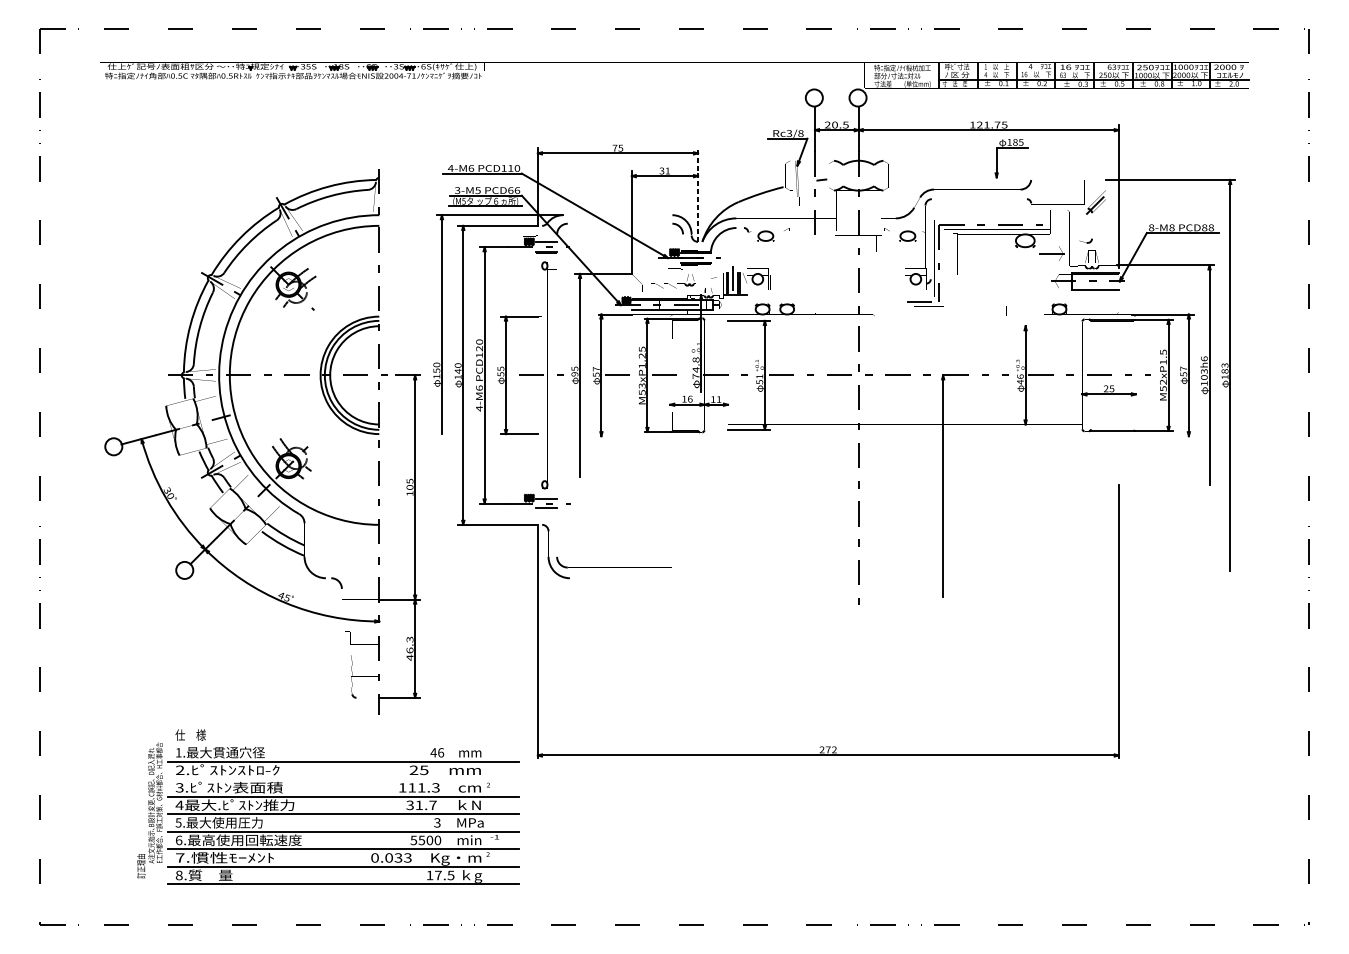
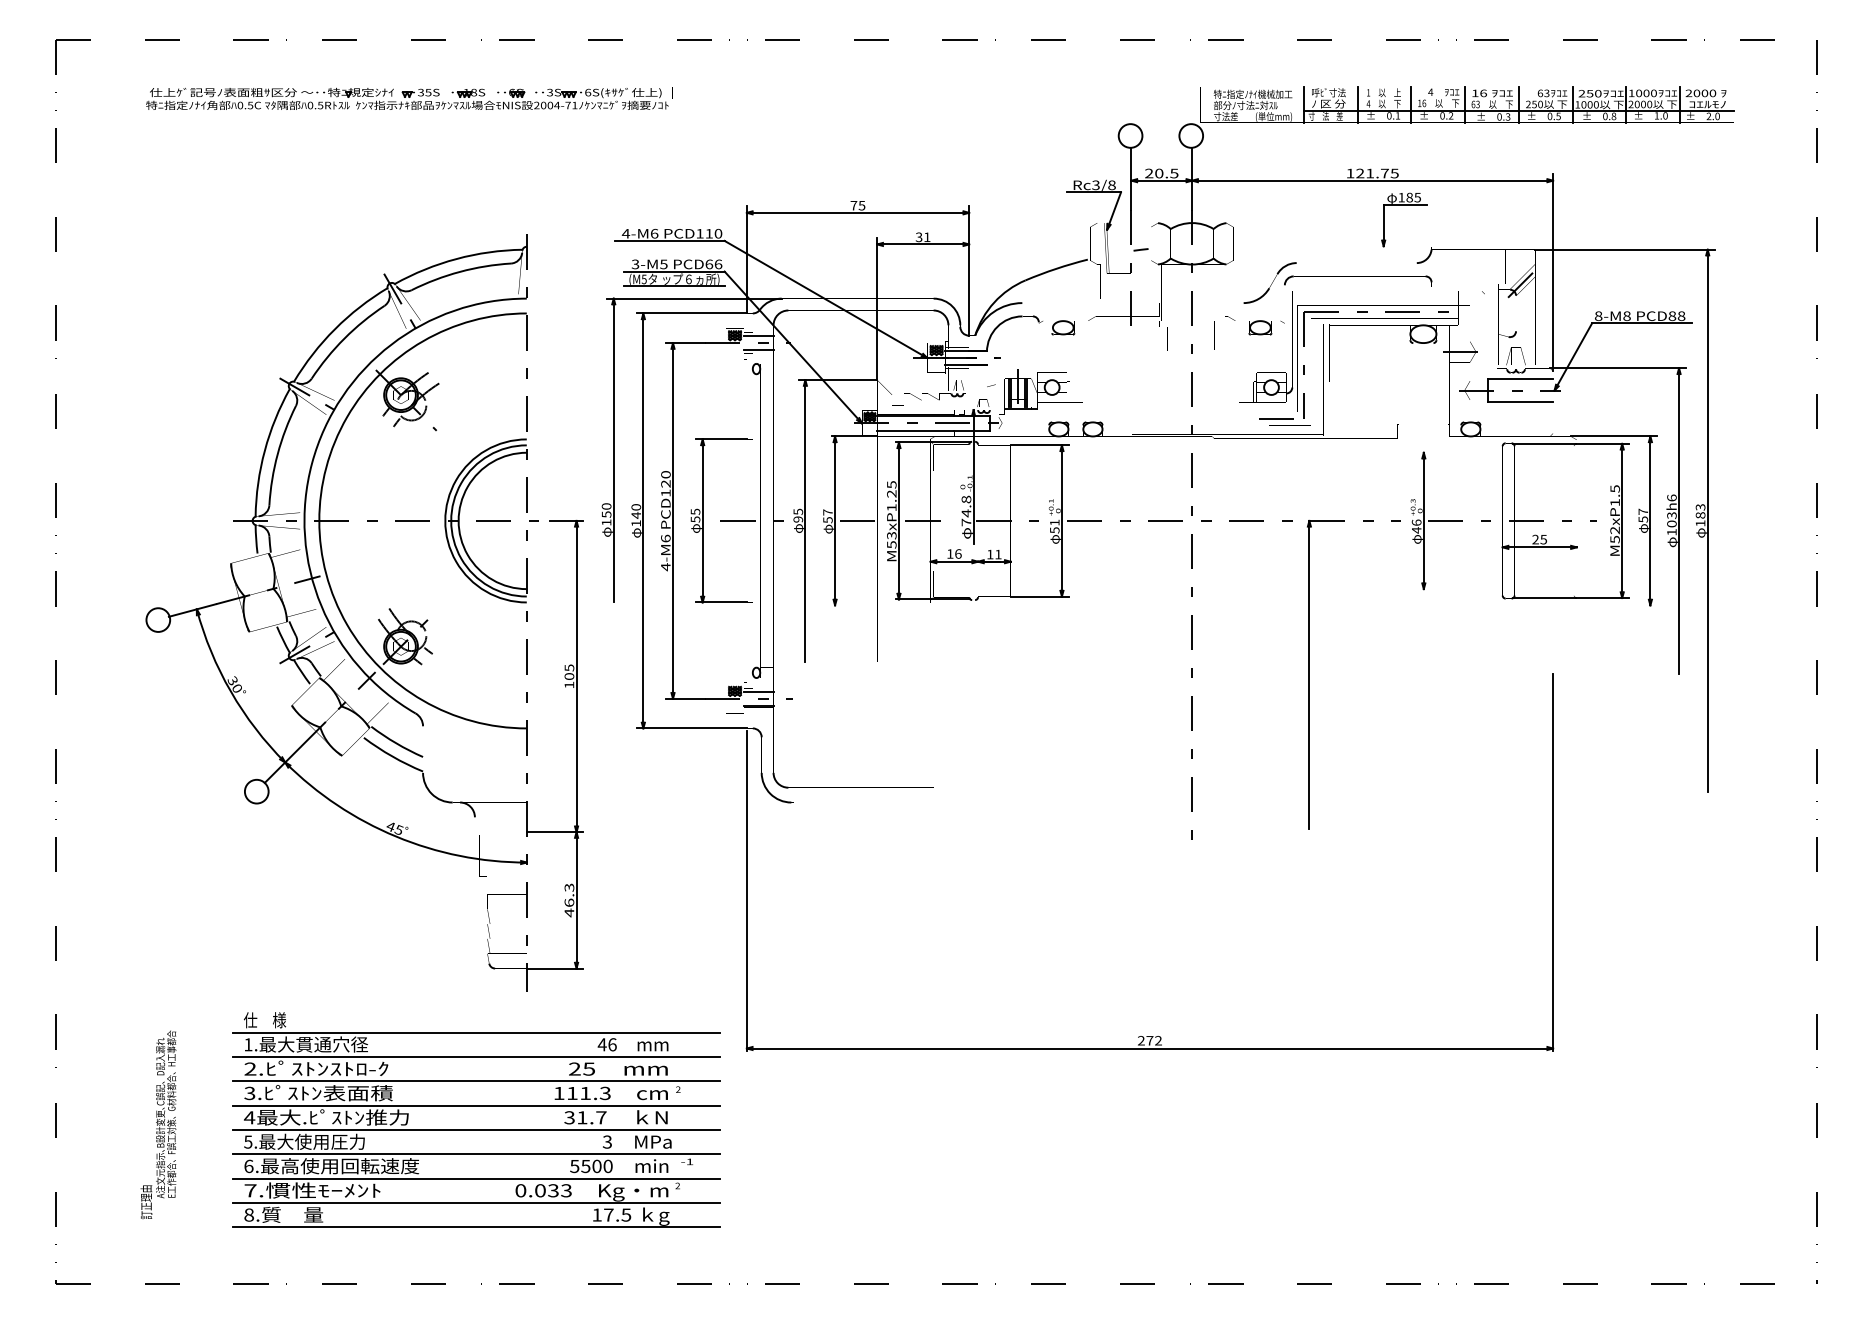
line: (698, 194) -> (969, 270), dashed -> solid
line: (343, 743) -> (476, 1032), added
line: (343, 779) -> (476, 1081), added
text: (149, 810) -> (158, 1124), moved

